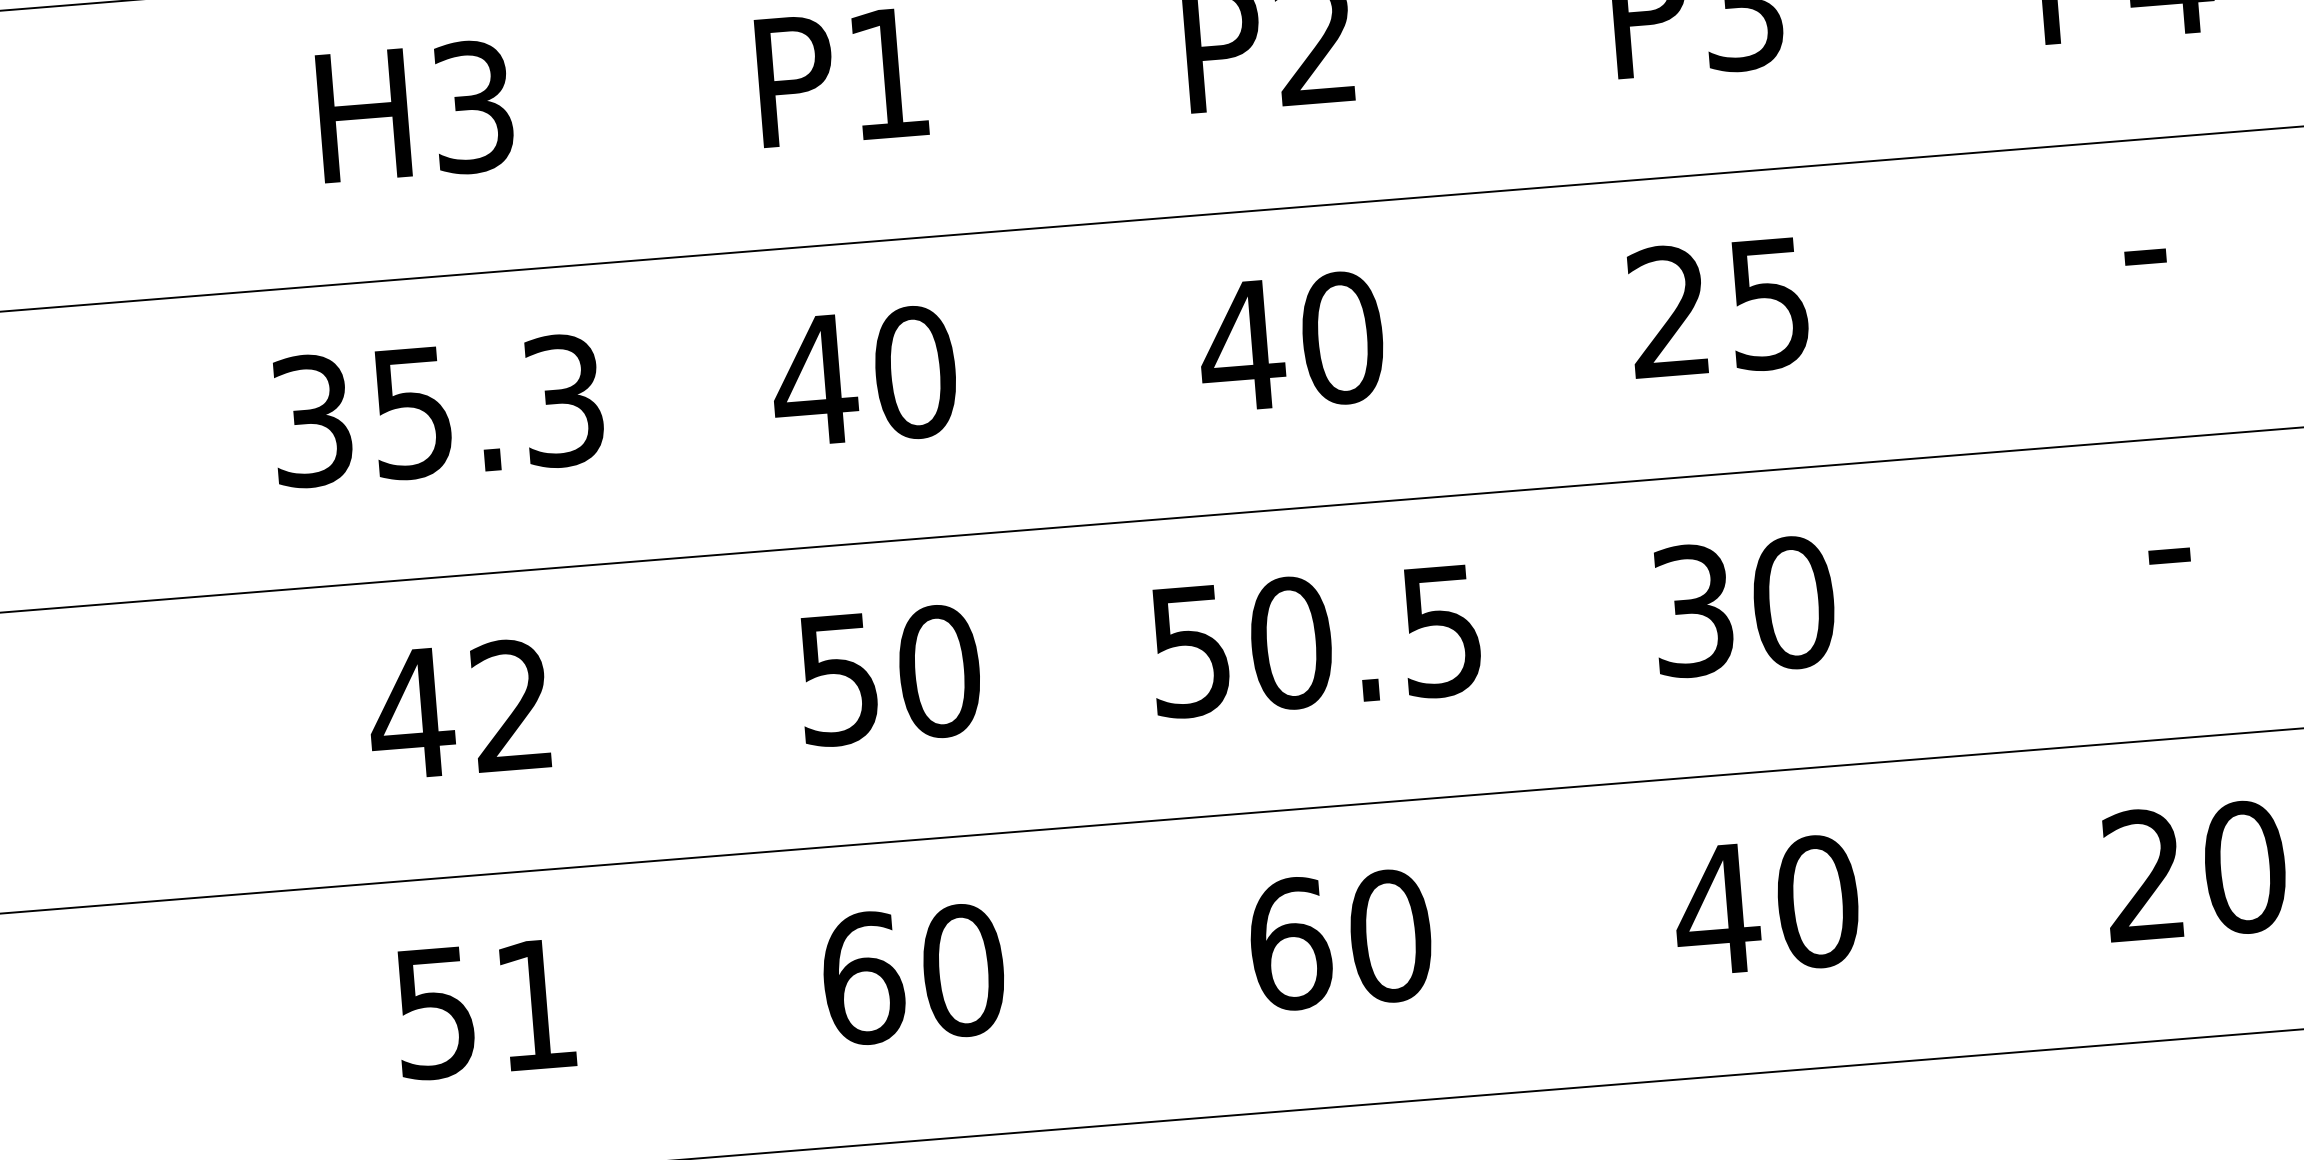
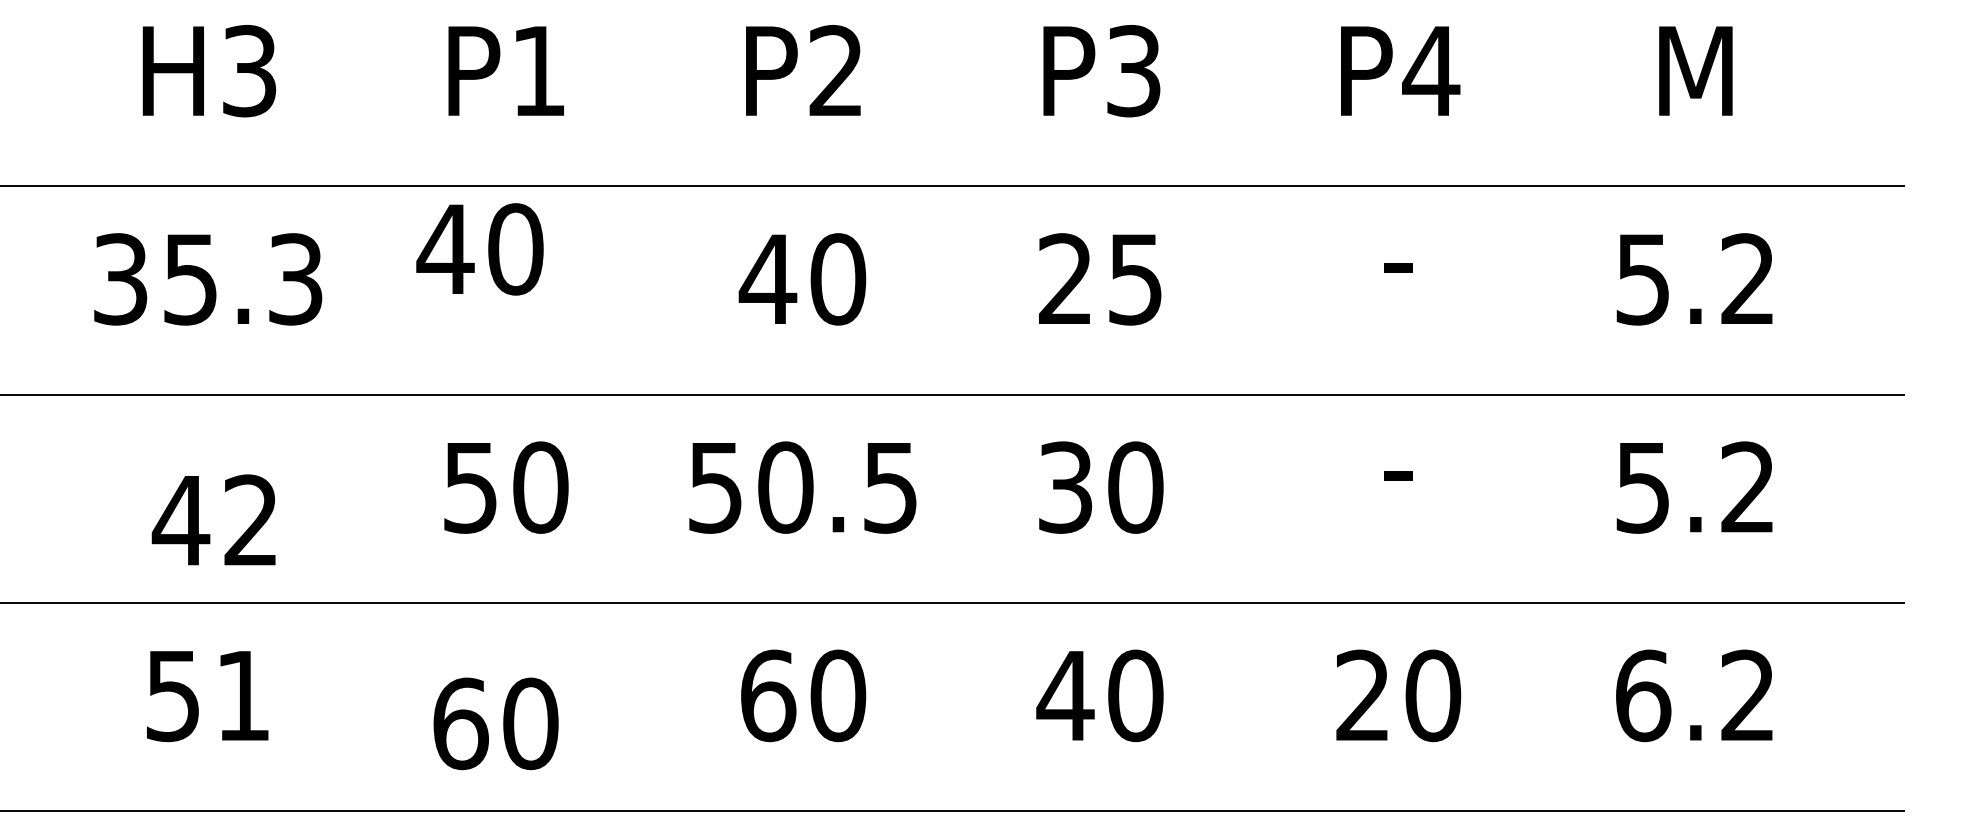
text: (863, 376) -> (479, 249), moved
text: (457, 708) -> (213, 519), moved
text: (912, 974) -> (495, 723), moved

